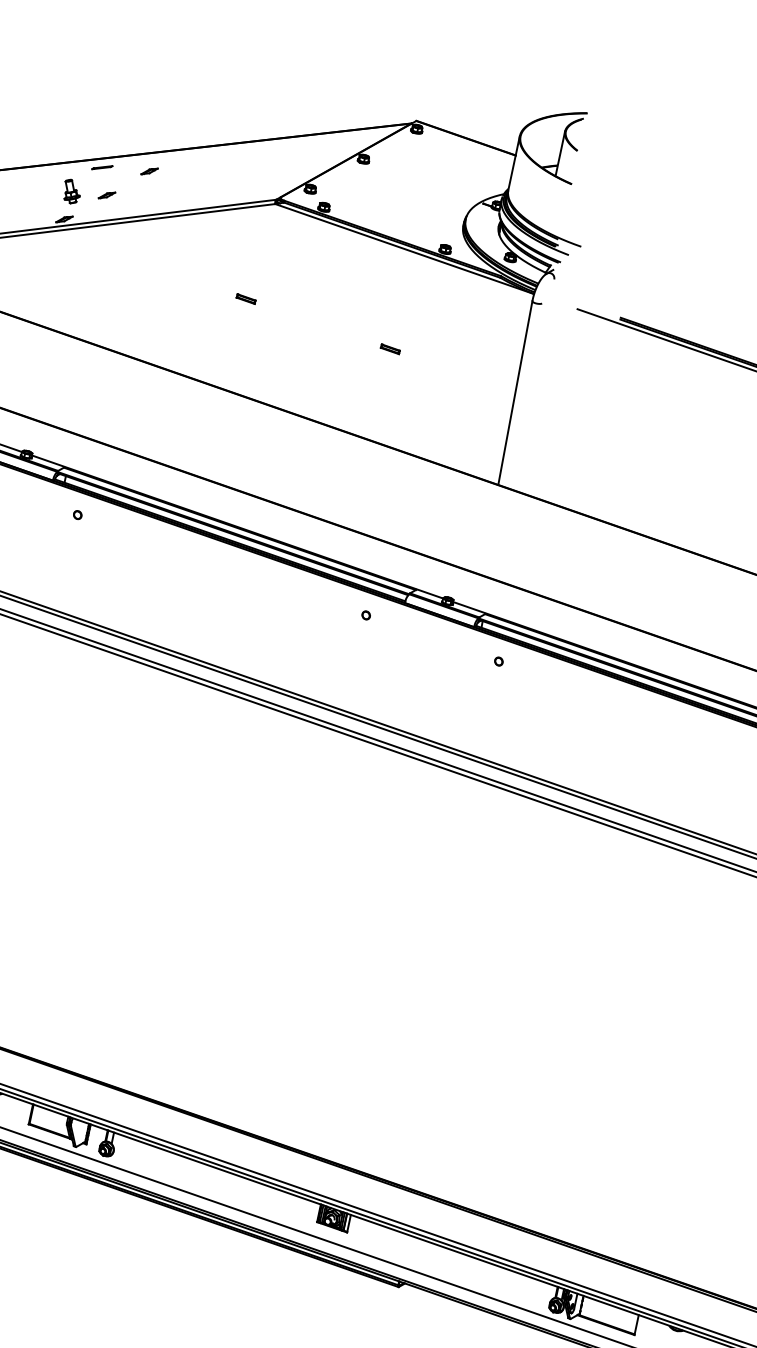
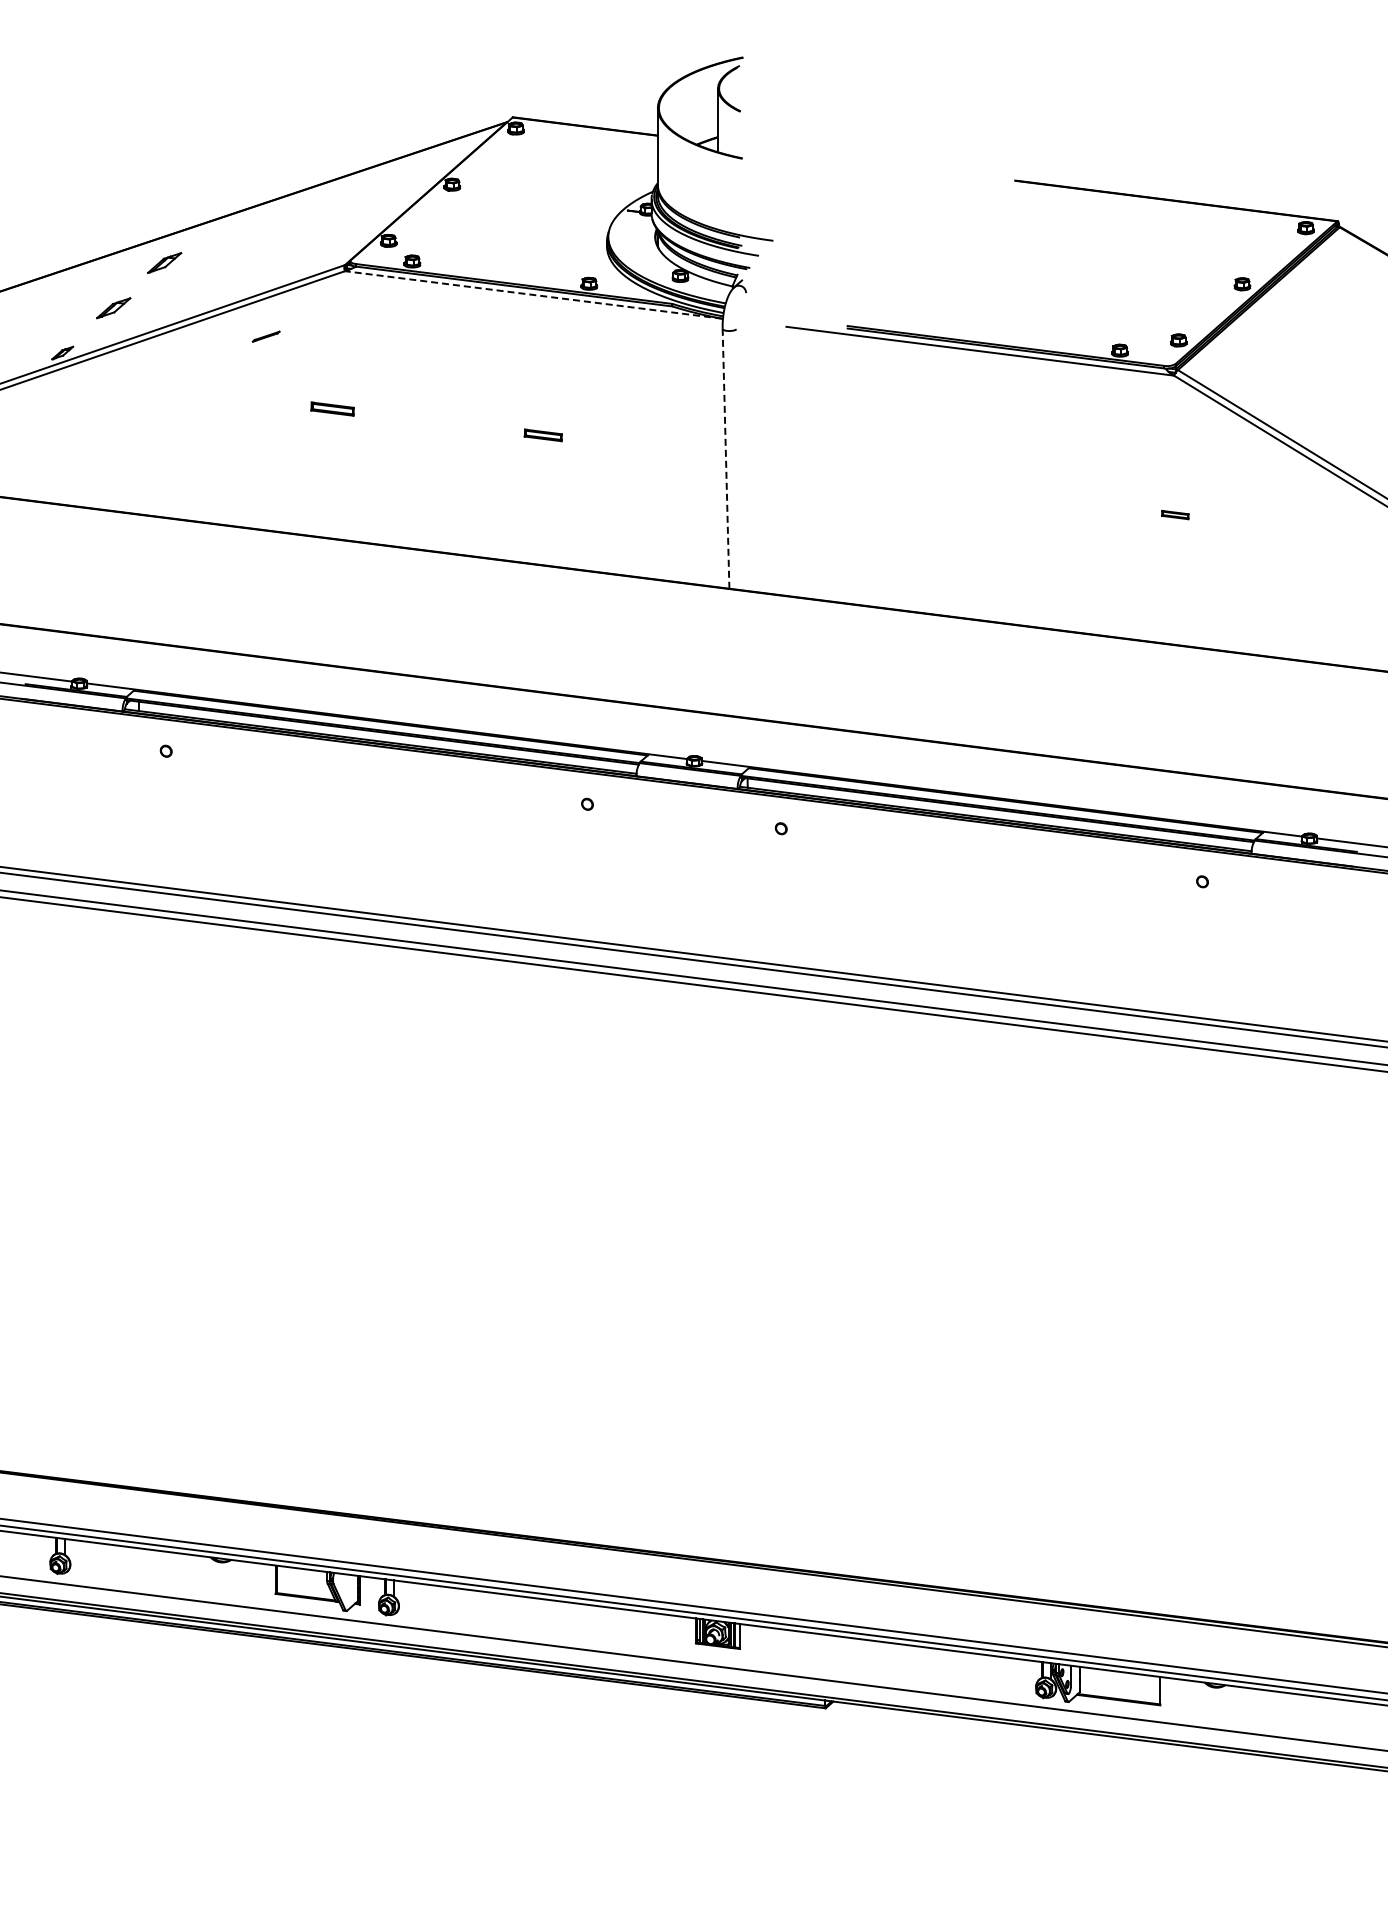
line: (101, 167) -> (265, 336), moved
part: (149, 171) -> (164, 263), size x1.6
part: (71, 191) -> (64, 313), removed
part: (107, 194) -> (113, 307), size x1.6
line: (404, 248) -> (533, 294), solid -> dashed
part: (246, 298) -> (332, 408), size x1.6
part: (390, 349) -> (543, 435), size x1.4
line: (515, 392) -> (726, 458), solid -> dashed

